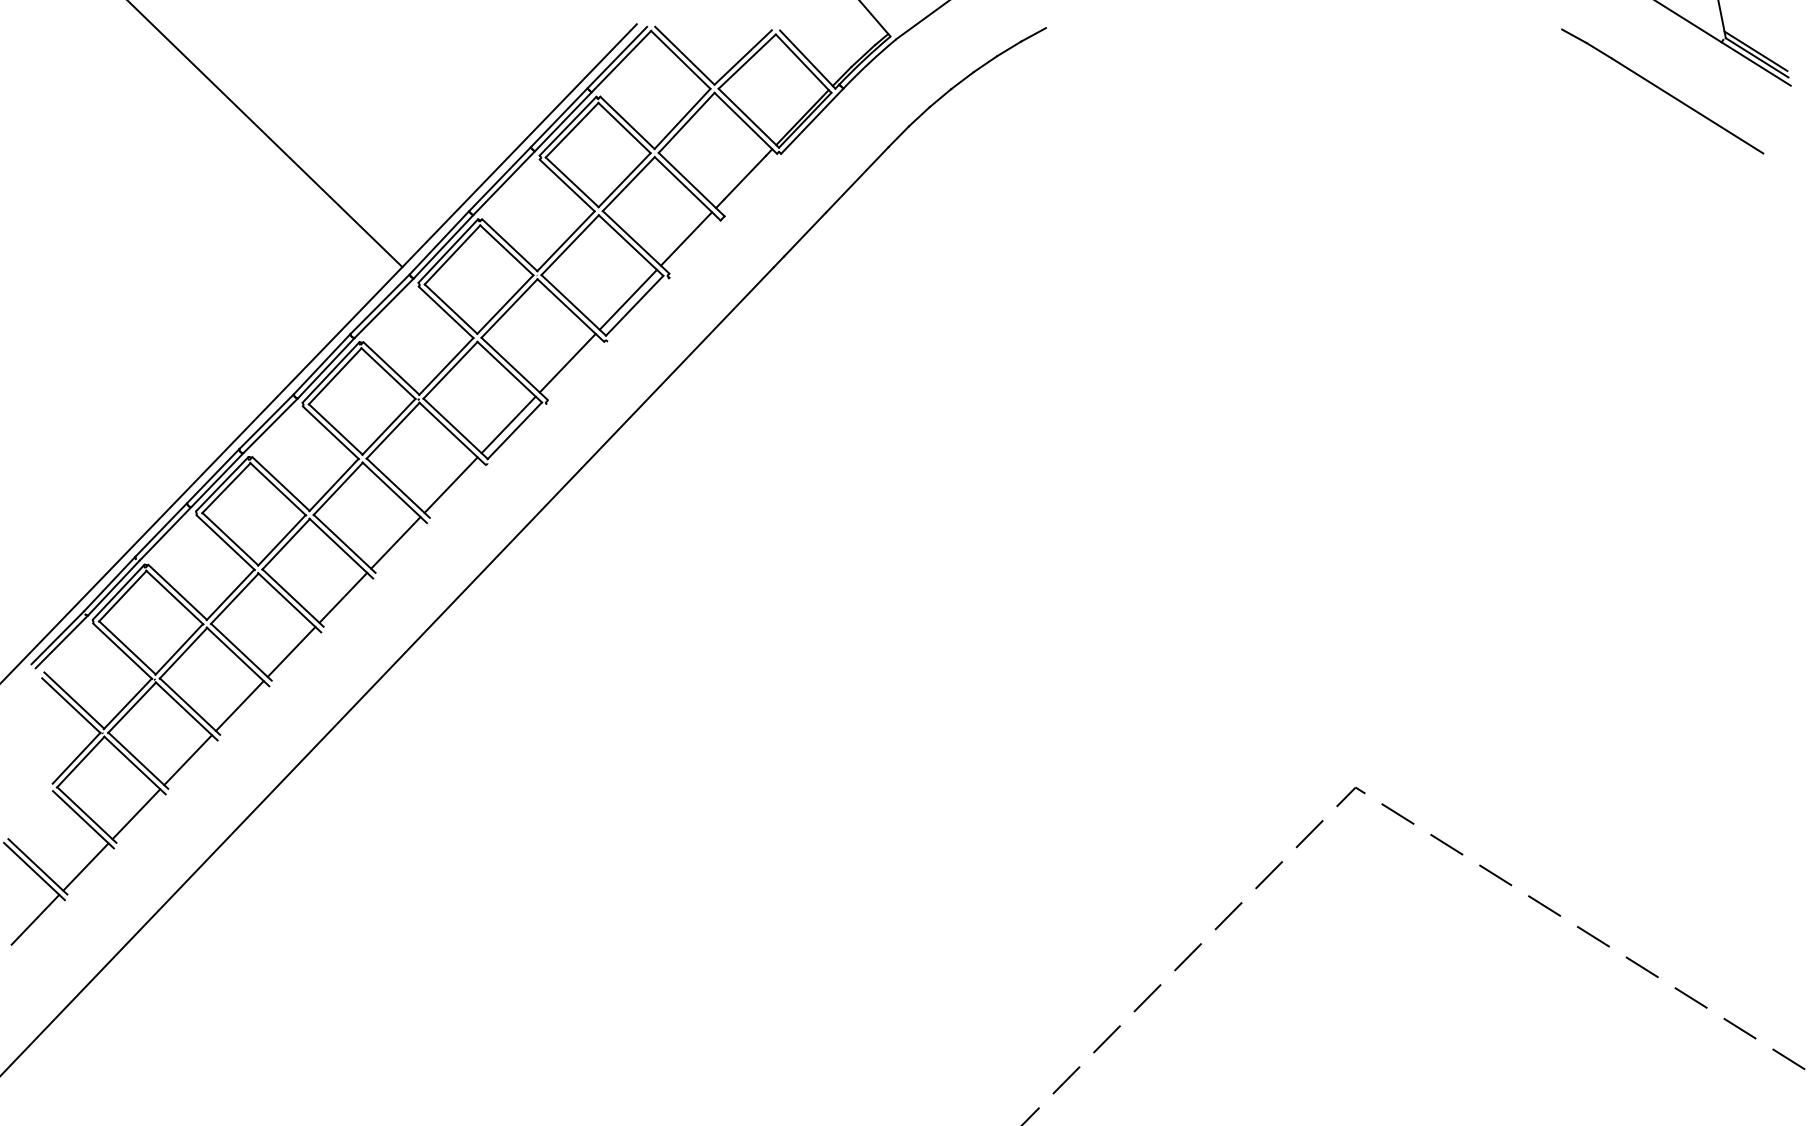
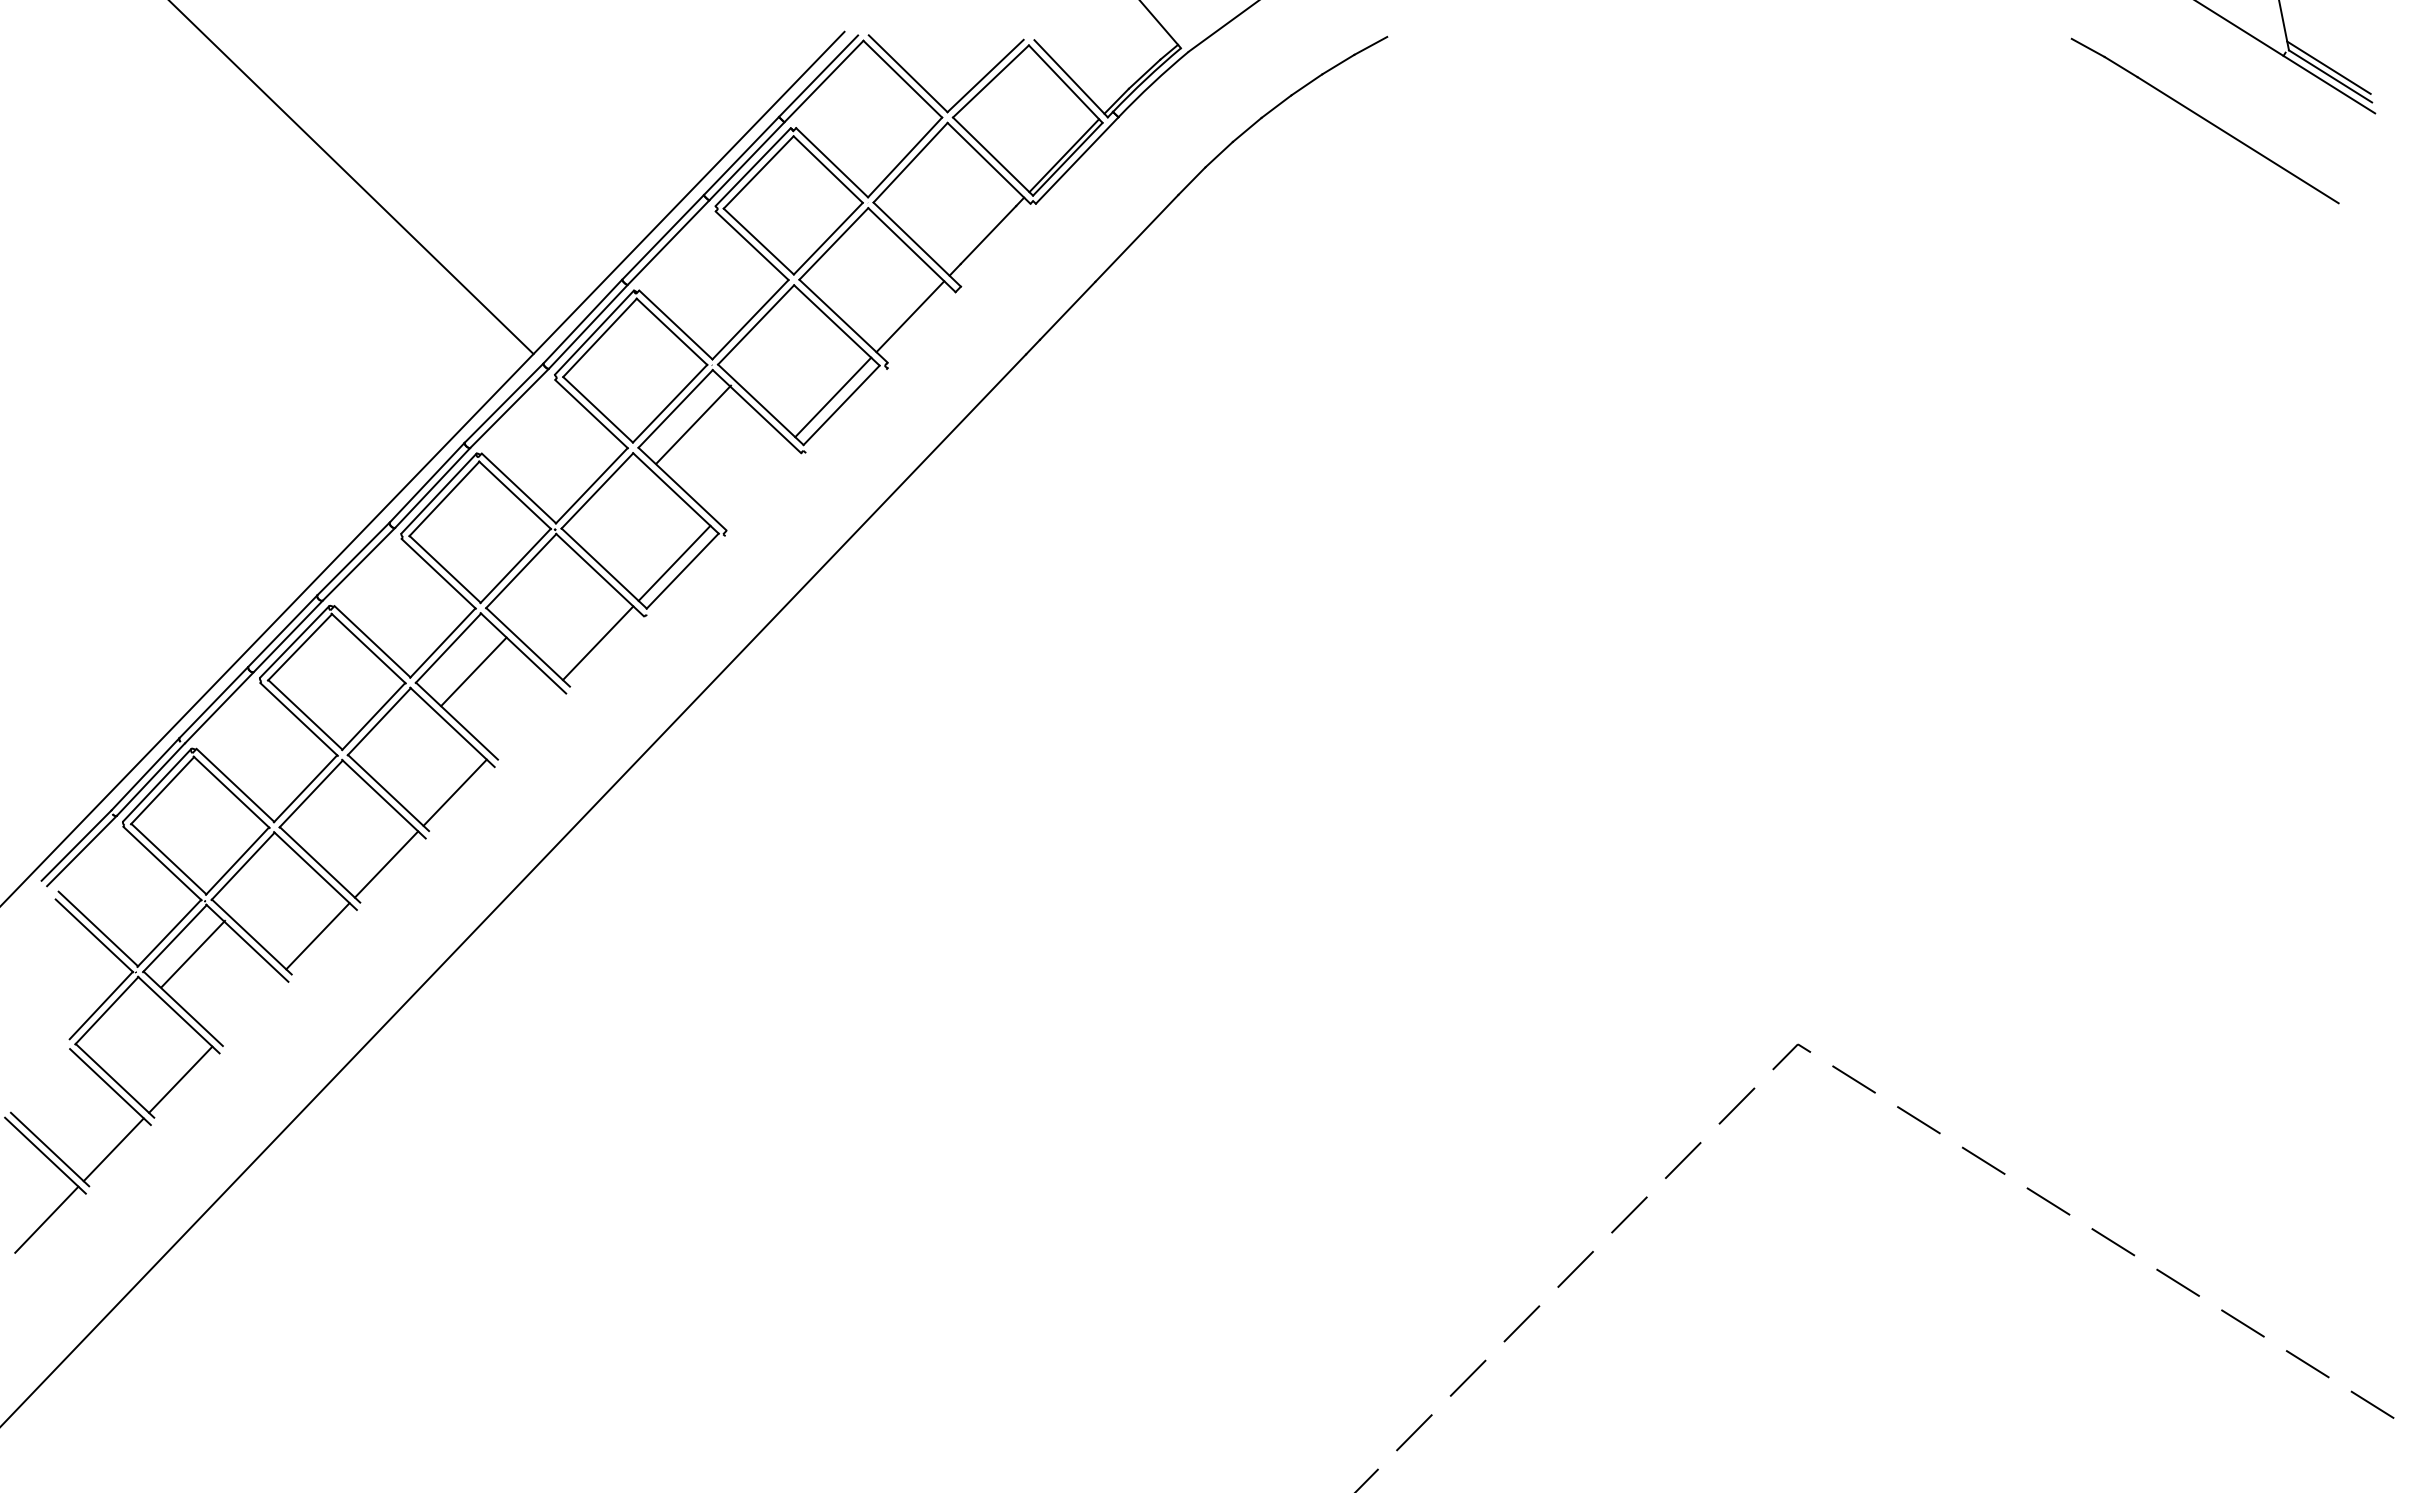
line: (567, 363) -> (693, 424), moved
line: (395, 542) -> (473, 671), moved
line: (188, 759) -> (193, 953), moved

